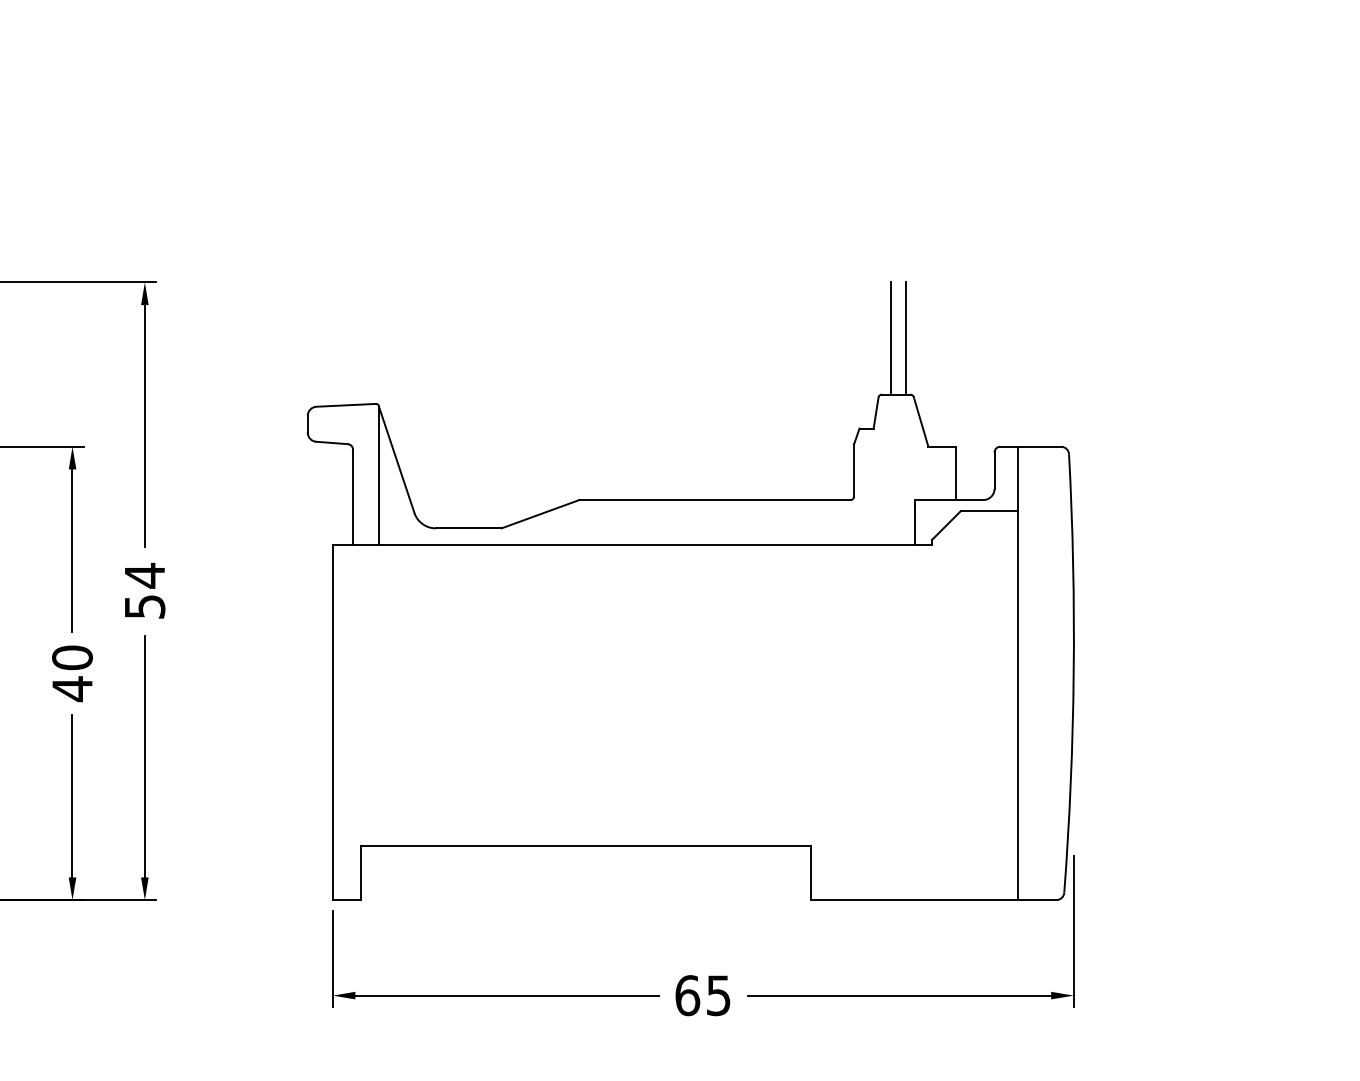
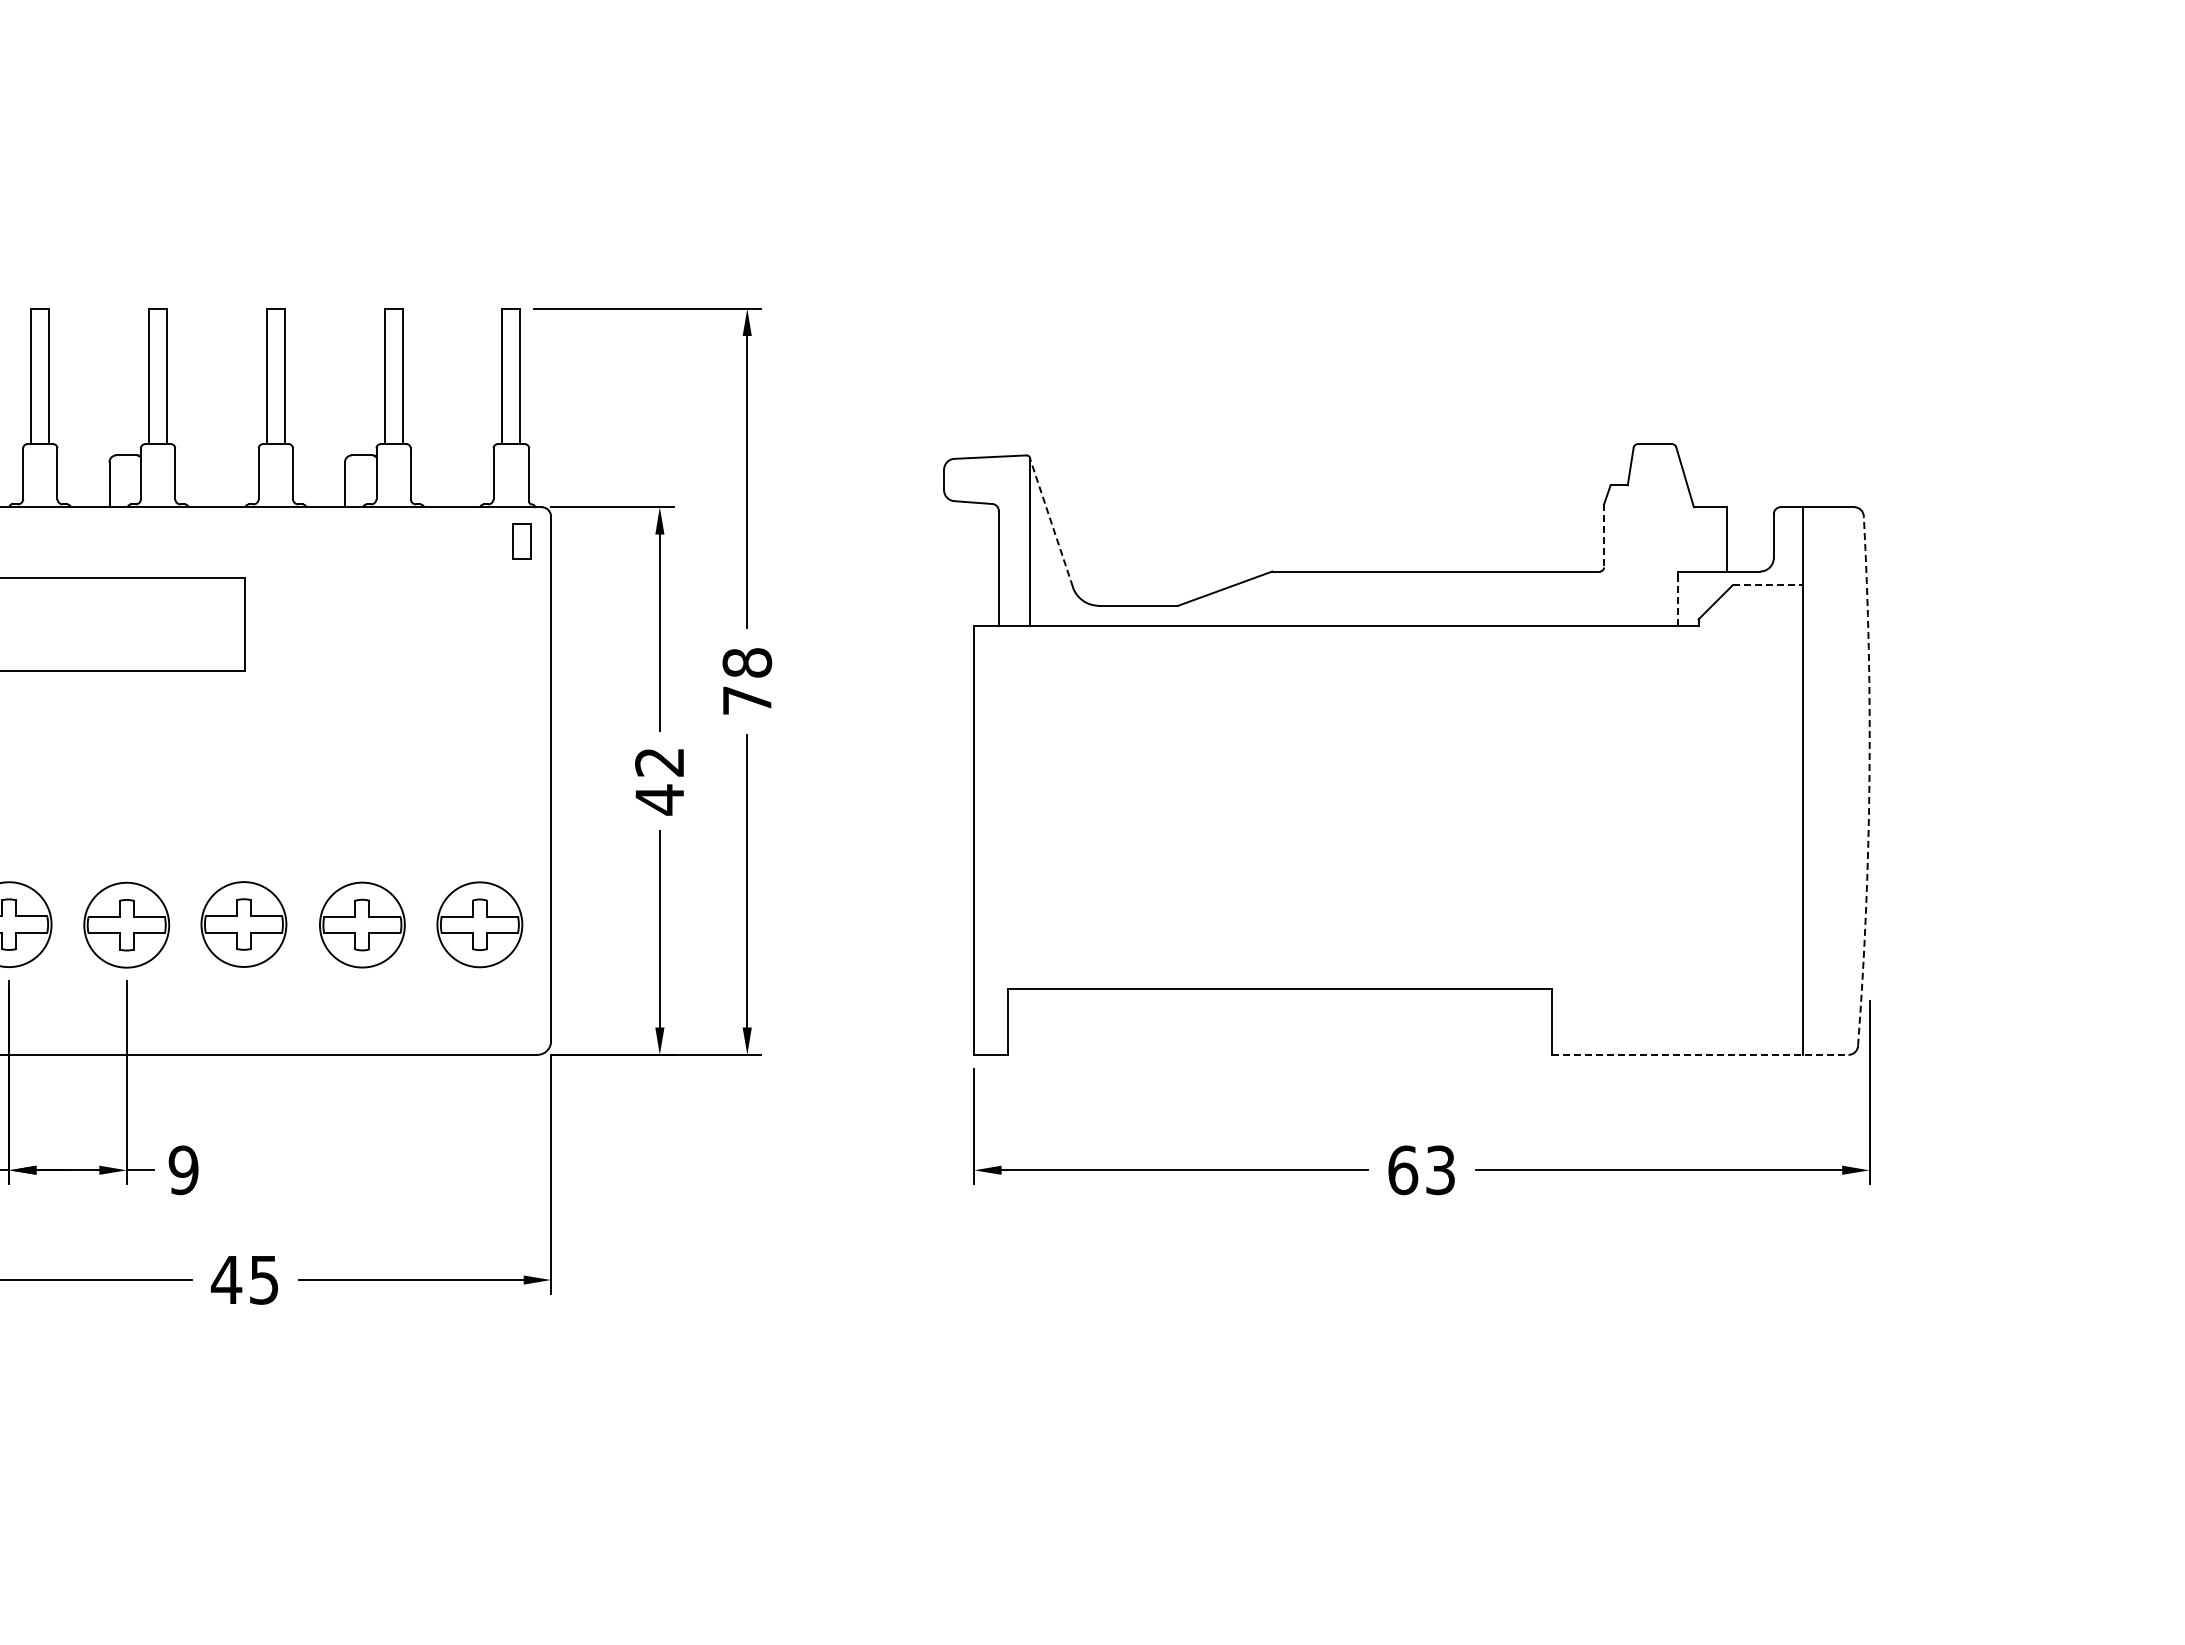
line: (890, 338) -> (1648, 376), removed
line: (905, 338) -> (1666, 376), removed
line: (396, 459) -> (1051, 522), solid -> dashed
line: (854, 471) -> (1604, 536), solid -> dashed
line: (989, 511) -> (1767, 585), solid -> dashed
line: (915, 525) -> (1678, 602), solid -> dashed
text: (145, 590) -> (747, 680), 54 -> 78
text: (72, 658) -> (659, 762), 40 -> 42
arc: (1073, 673) -> (1869, 781), solid -> dashed
line: (933, 899) -> (1700, 1054), solid -> dashed
text: (718, 994) -> (1440, 1169), 65 -> 63

